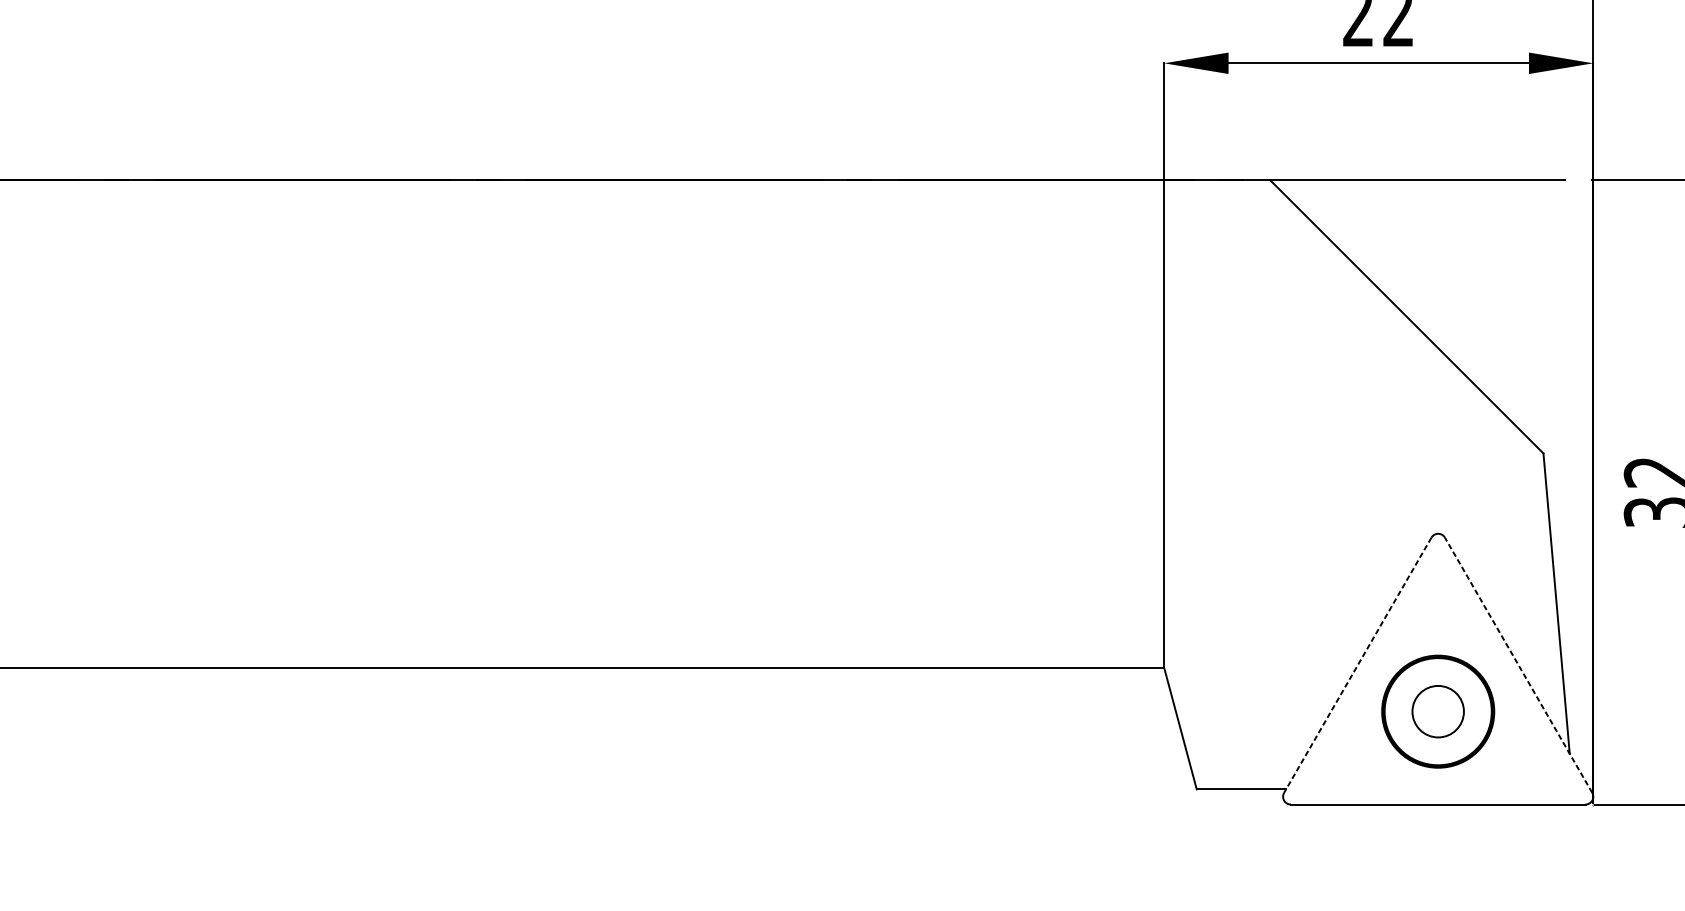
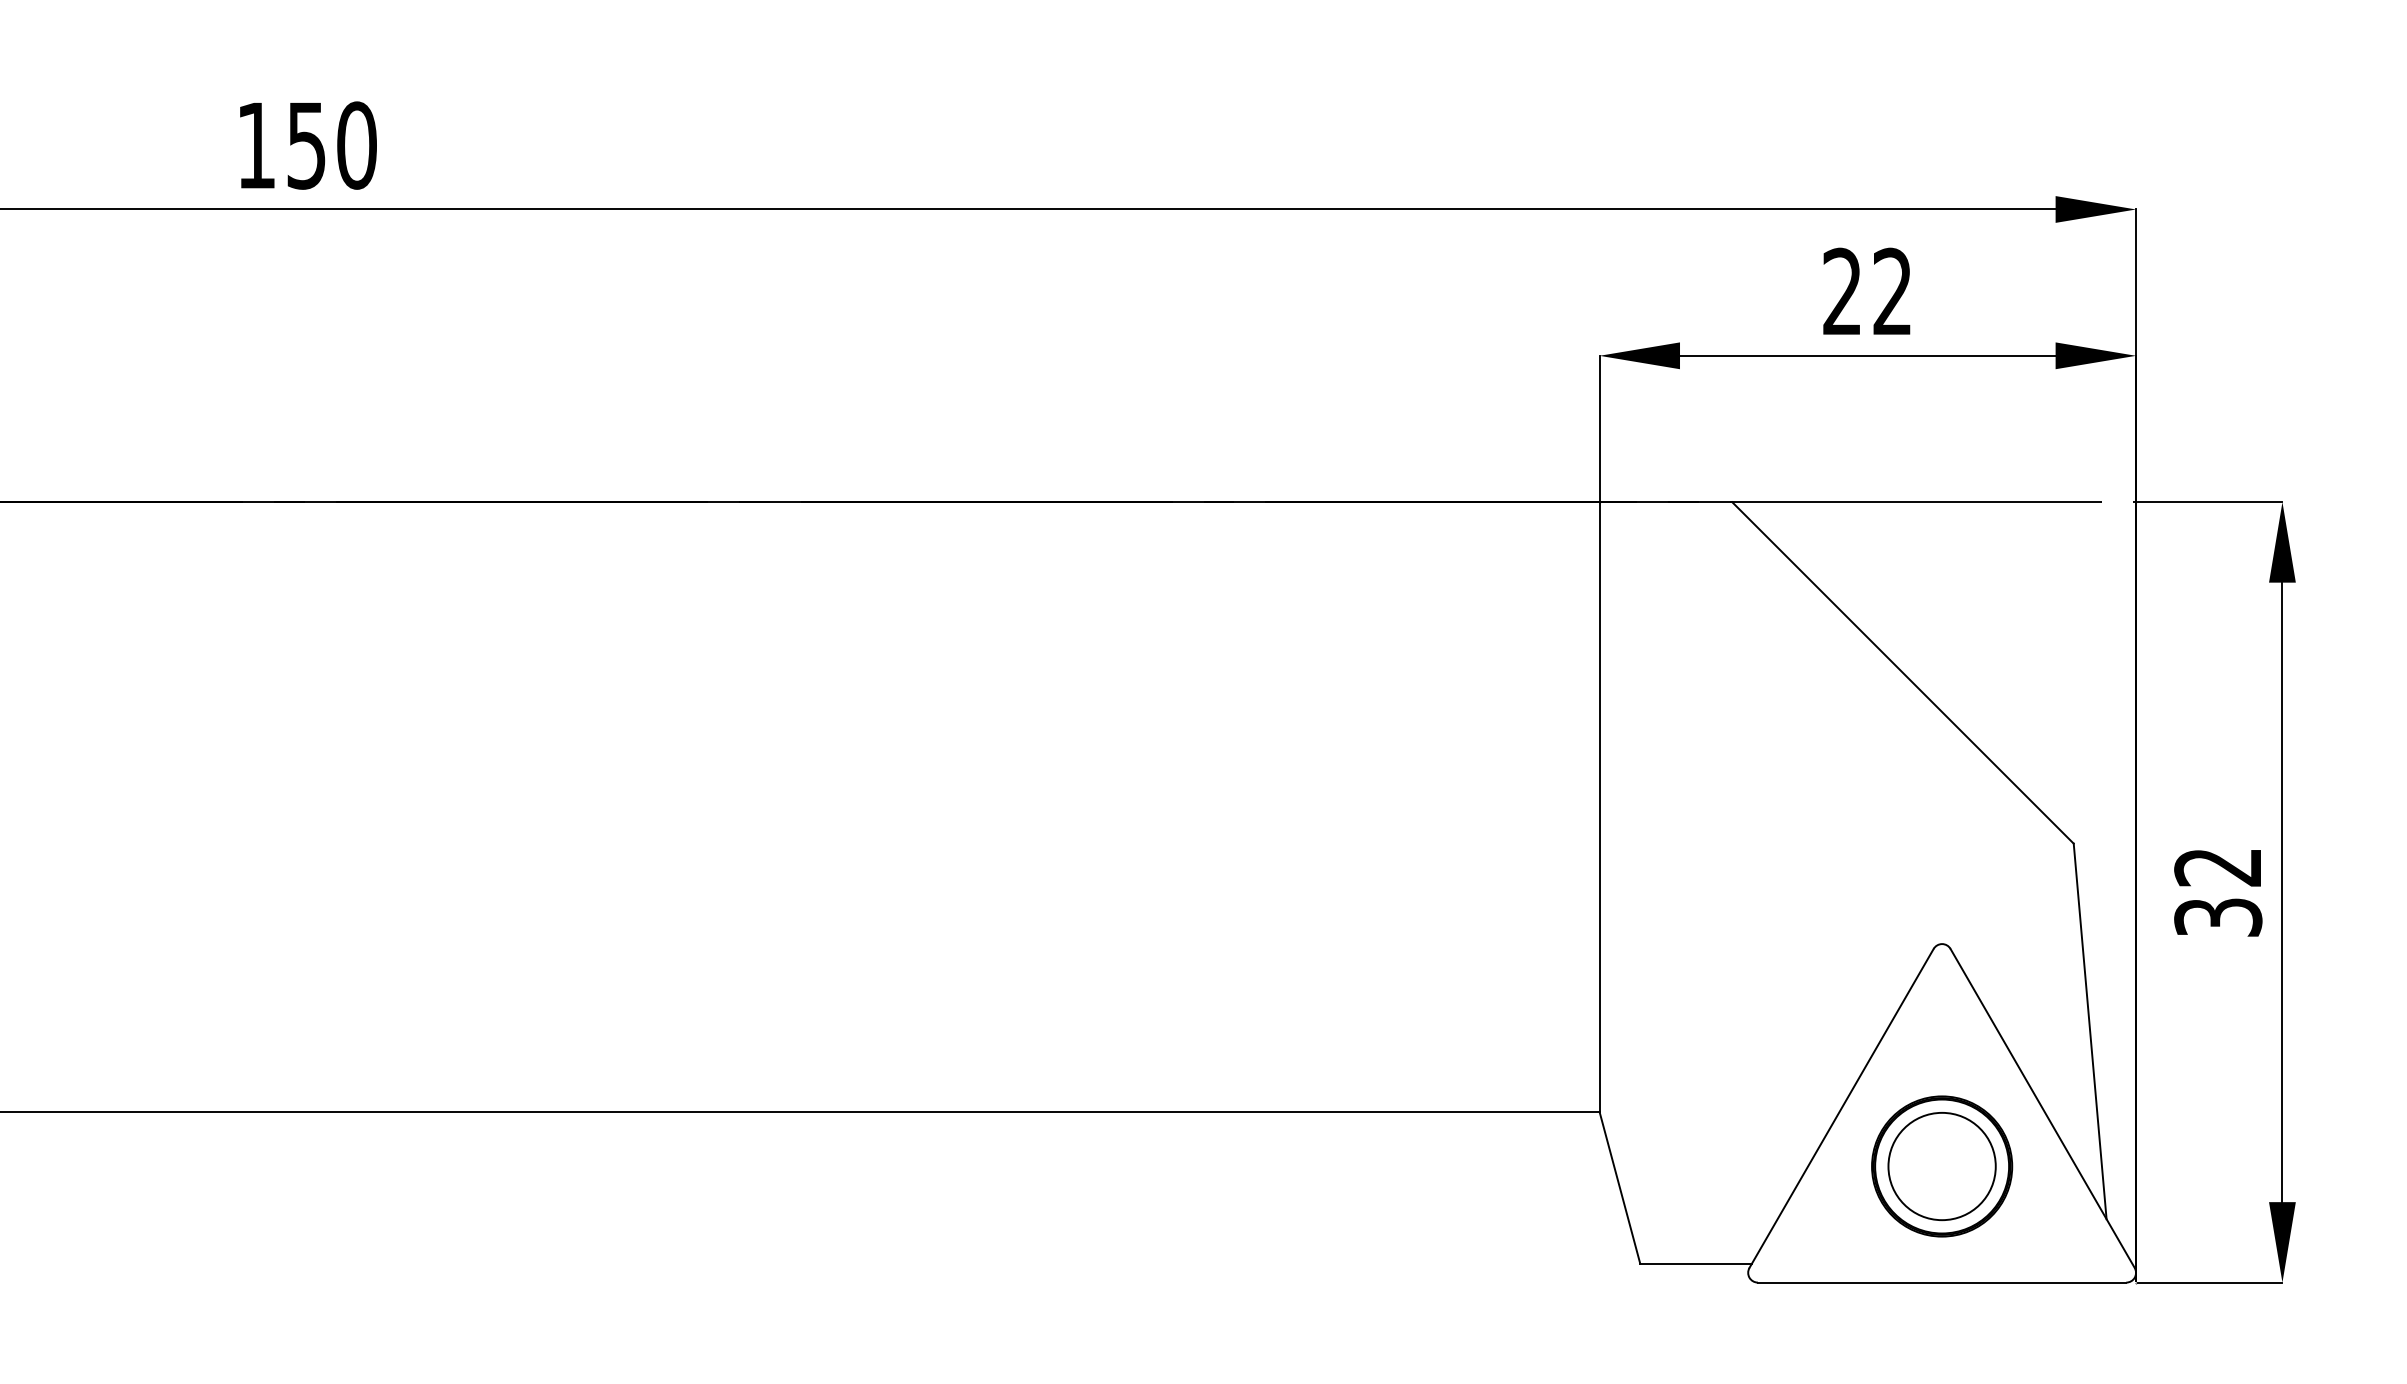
line: (1357, 665) -> (1841, 1108), dashed -> solid
line: (1518, 665) -> (2042, 1108), dashed -> solid
circle: (1437, 711) -> (1941, 1166), size x1.67

